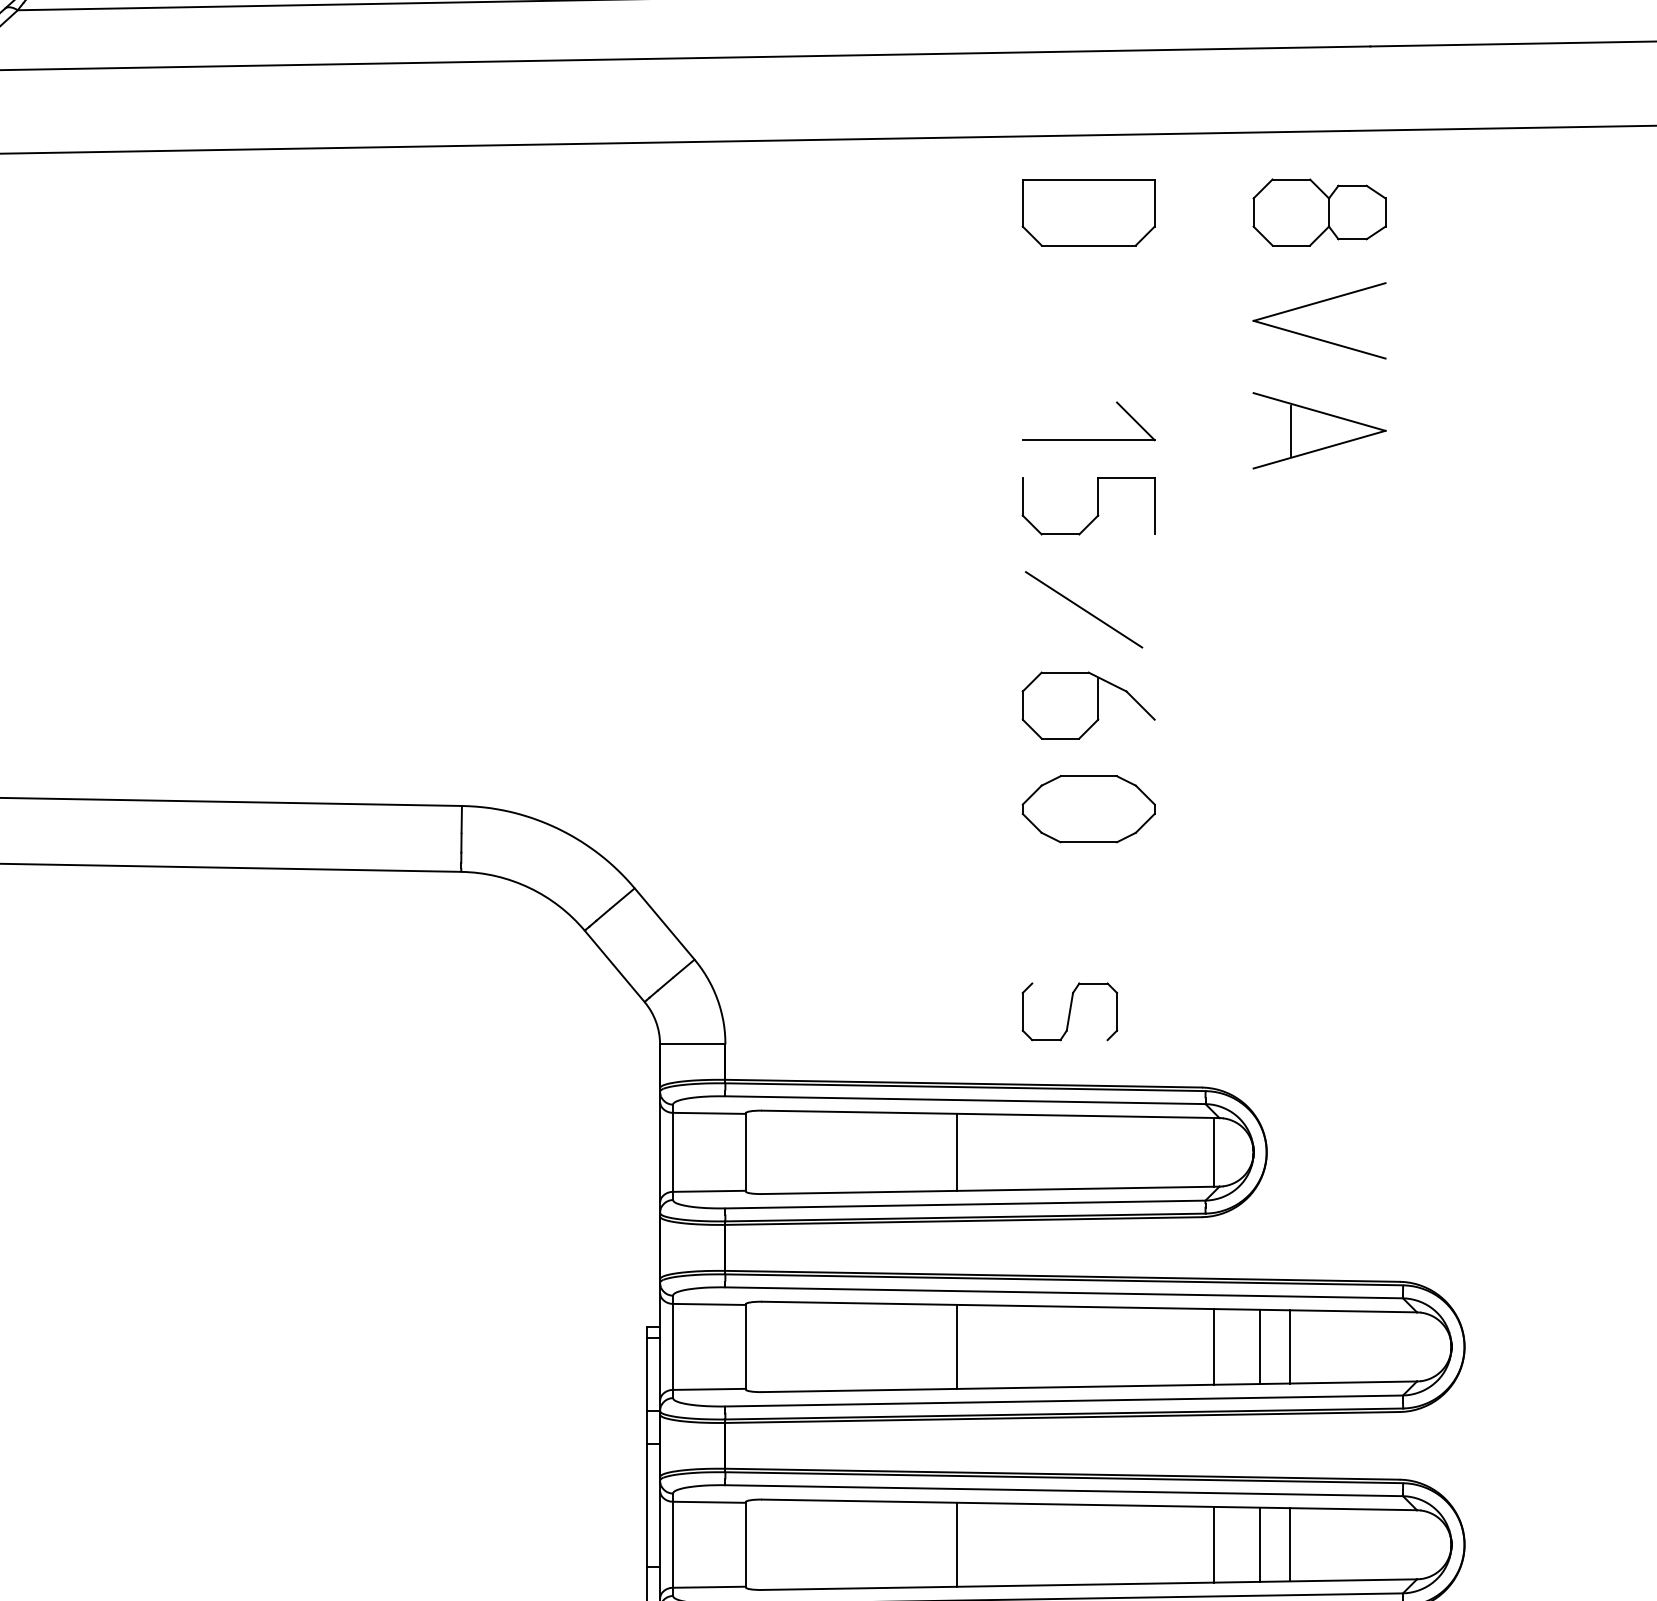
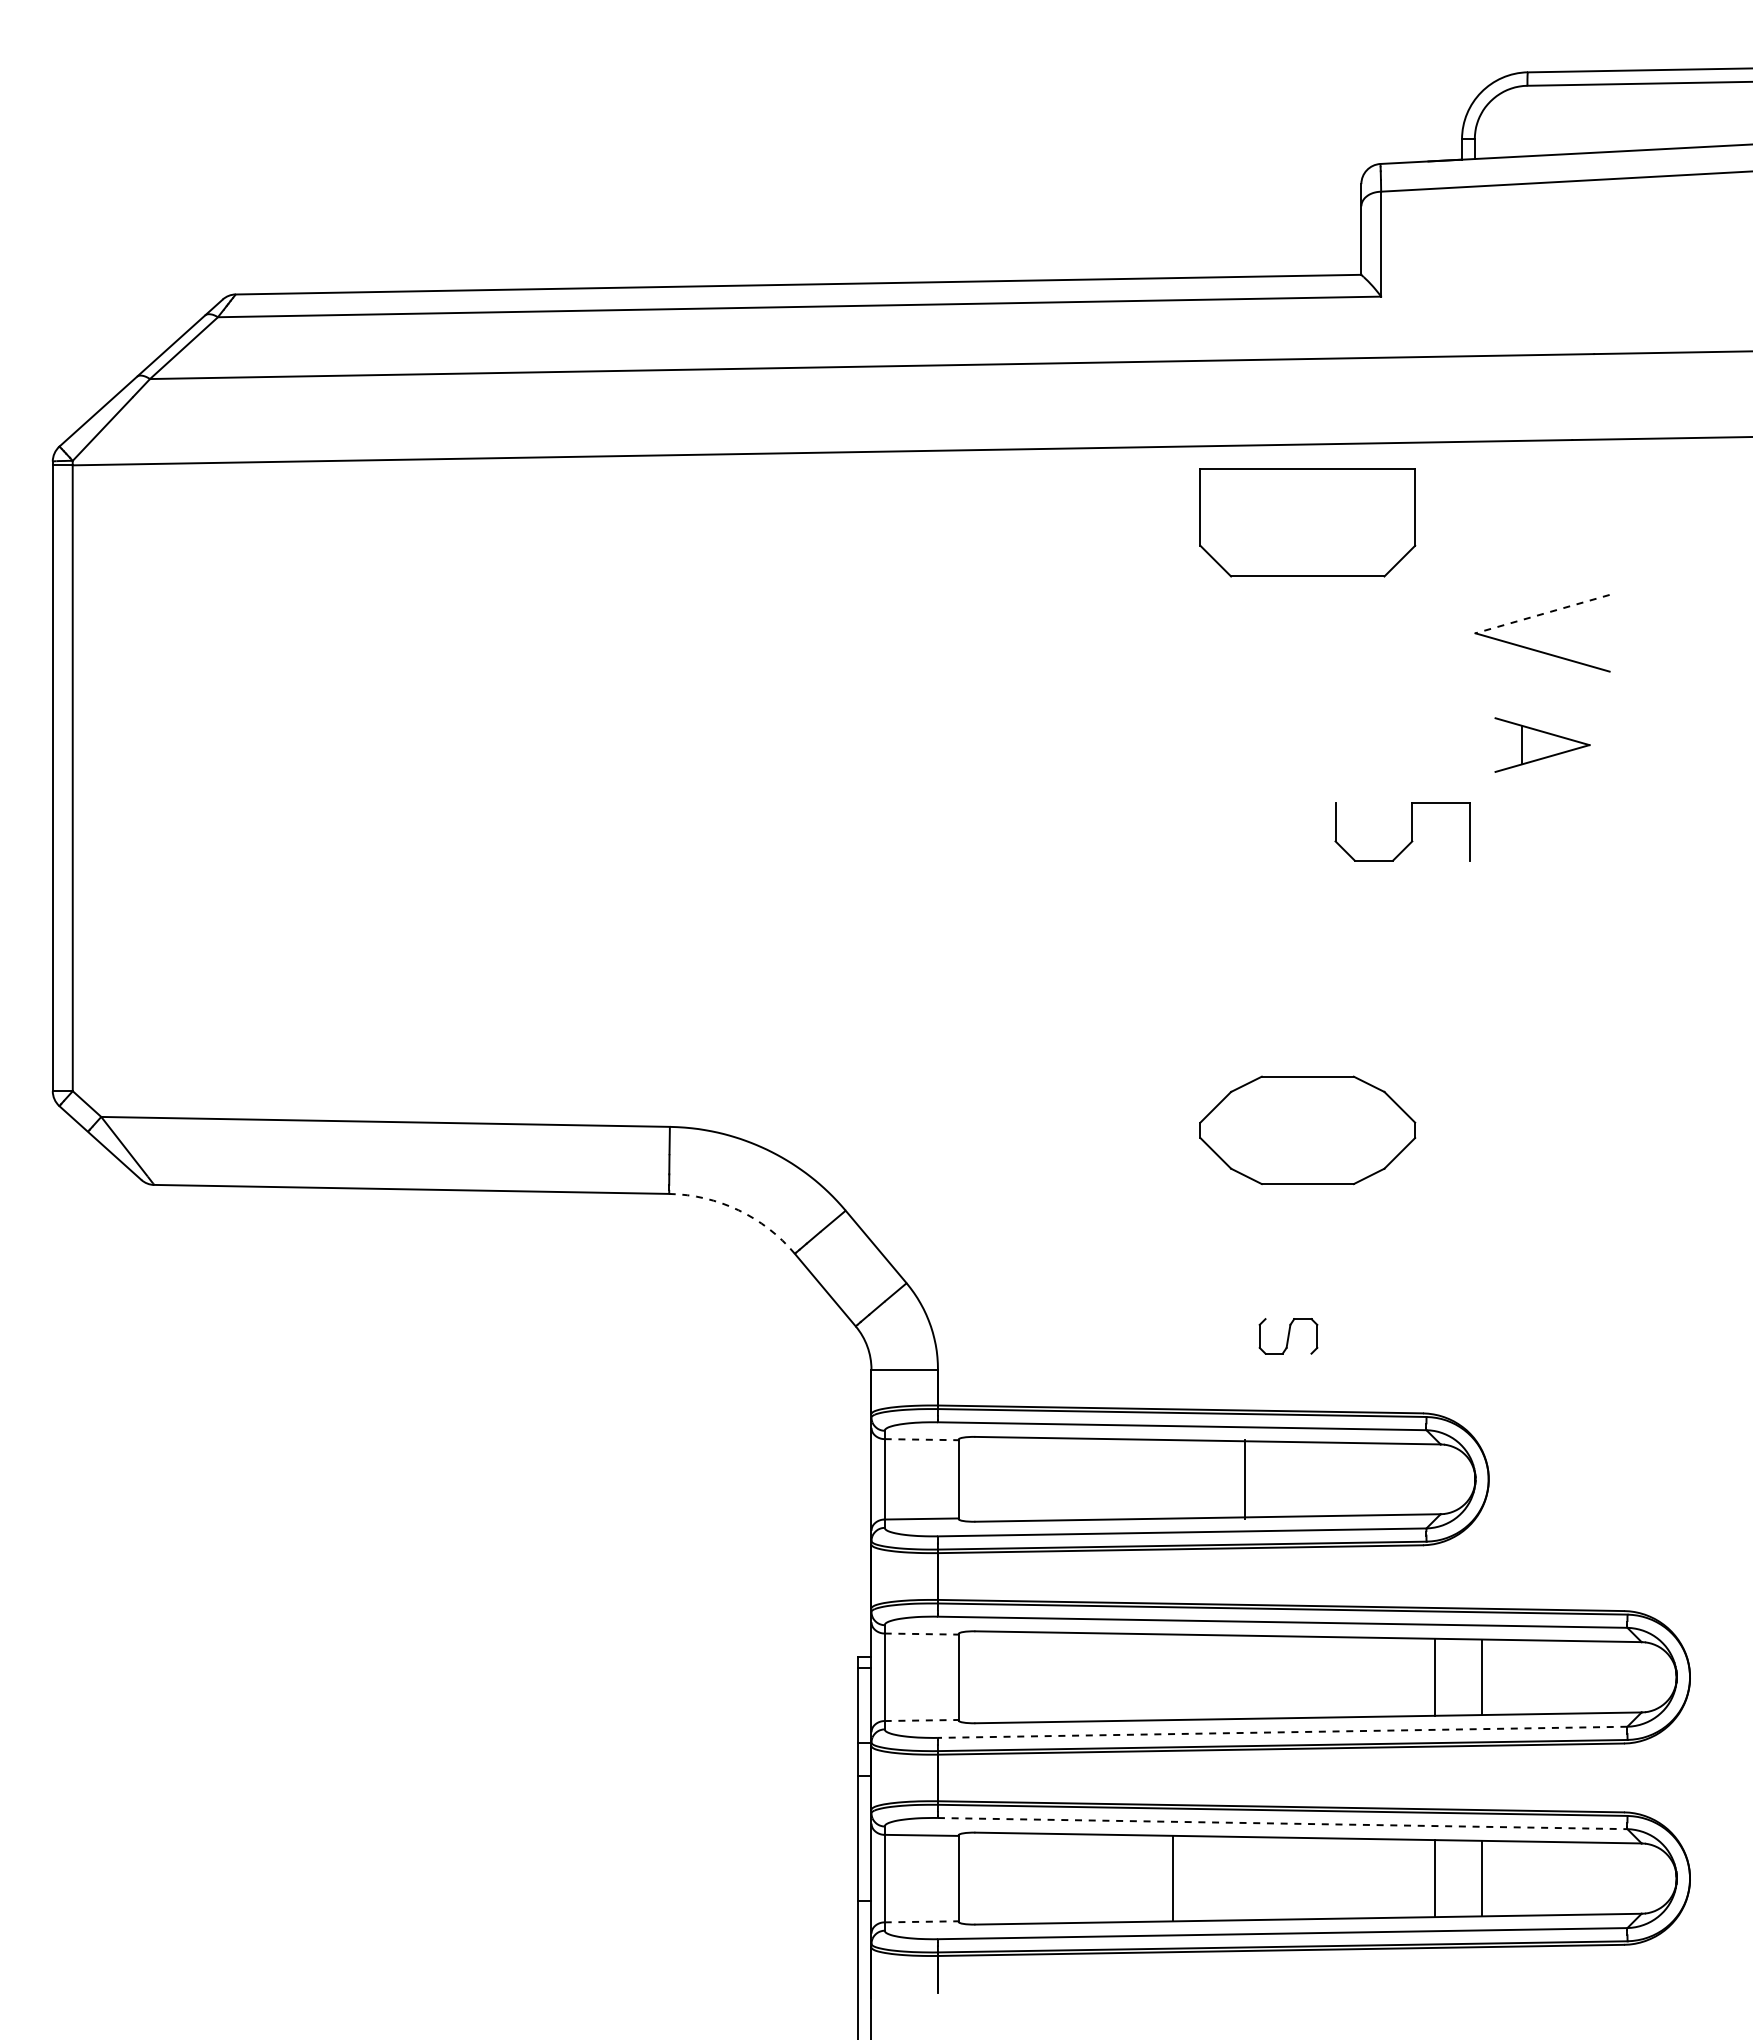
part: (1319, 211) -> (1542, 522), removed
part: (1088, 212) -> (1307, 523), size x1.6
line: (1319, 302) -> (1542, 614), solid -> dashed
part: (1319, 430) -> (1542, 744), size x0.7
part: (1088, 439) -> (1307, 754), removed
part: (1097, 505) -> (1411, 831), moved
line: (1083, 609) -> (1302, 926), removed
part: (1088, 705) -> (1307, 1024), removed
part: (1088, 808) -> (1307, 1129), size x1.6
arc: (529, 888) -> (738, 1210), solid -> dashed
part: (1069, 1011) -> (1288, 1336), size x0.6
line: (710, 1113) -> (922, 1439), solid -> dashed
line: (956, 1152) -> (1245, 1479), moved
line: (1214, 1152) -> (1435, 1479), removed
line: (710, 1304) -> (922, 1634), solid -> dashed
line: (1290, 1346) -> (1512, 1676), removed
line: (956, 1347) -> (1173, 1677), removed
line: (710, 1389) -> (922, 1720), solid -> dashed
line: (1064, 1401) -> (1282, 1732), solid -> dashed
line: (1064, 1490) -> (1282, 1823), solid -> dashed
line: (1290, 1544) -> (1512, 1878), removed
line: (710, 1586) -> (922, 1921), solid -> dashed

